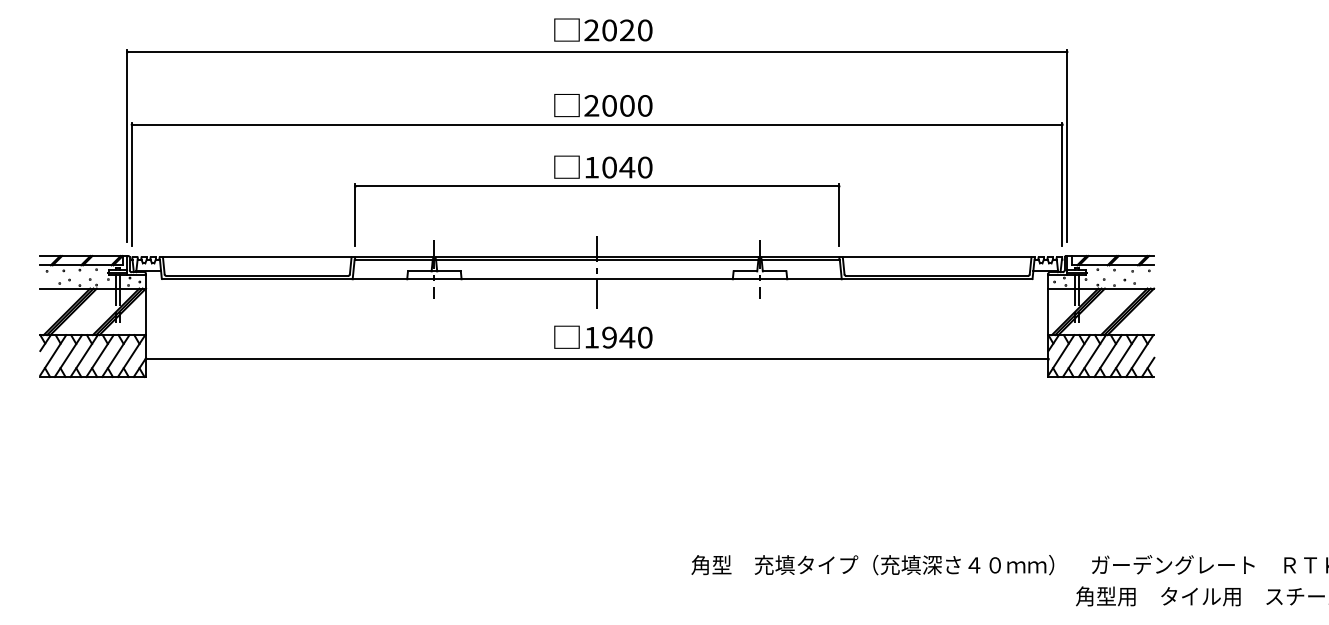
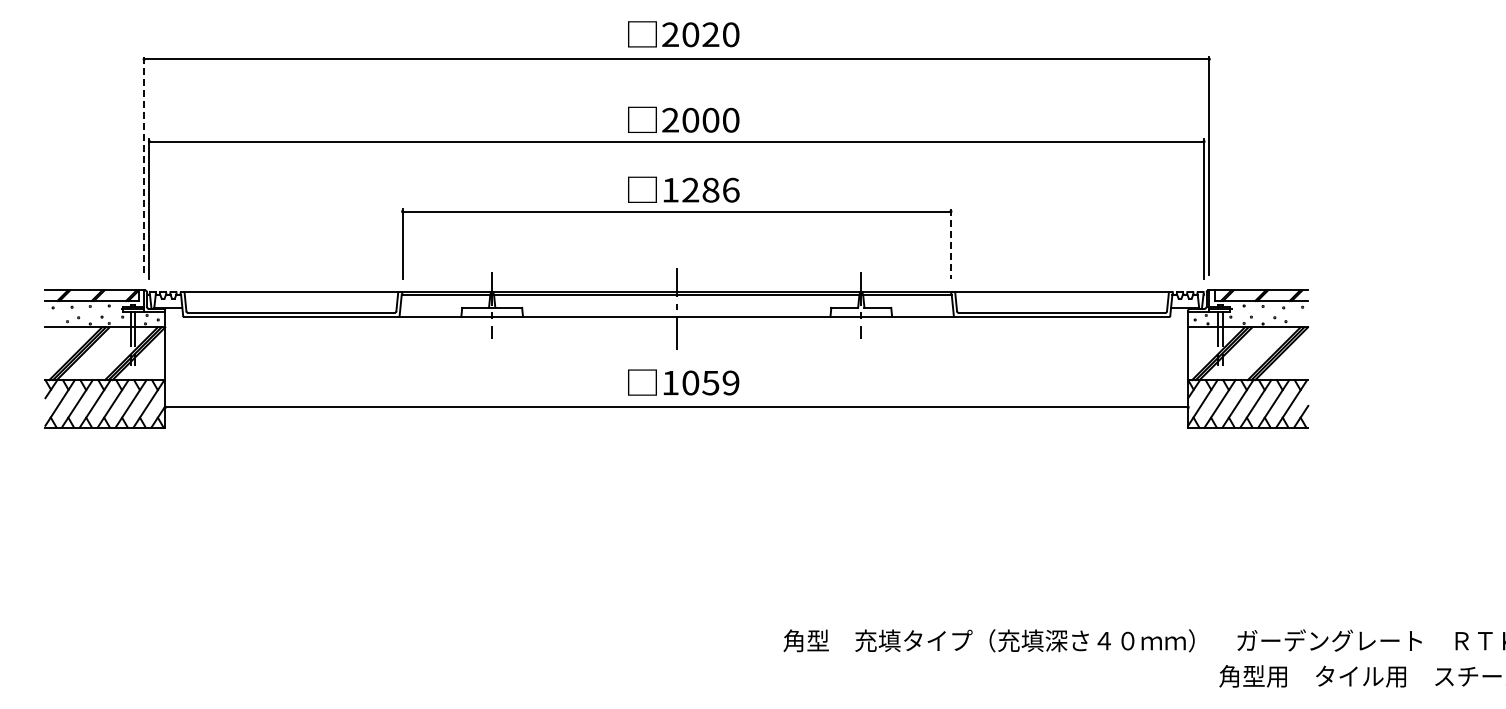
line: (127, 145) -> (144, 165), solid -> dashed
text: (627, 166) -> (710, 189), 1040 -> 1286
line: (838, 215) -> (950, 244), solid -> dashed
text: (627, 337) -> (710, 382), 1940 -> 1059

